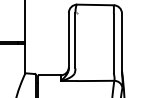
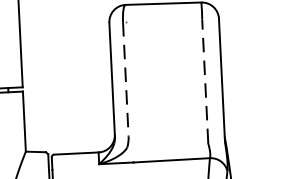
line: (75, 40) -> (125, 78), solid -> dashed
line: (113, 43) -> (204, 81), solid -> dashed

